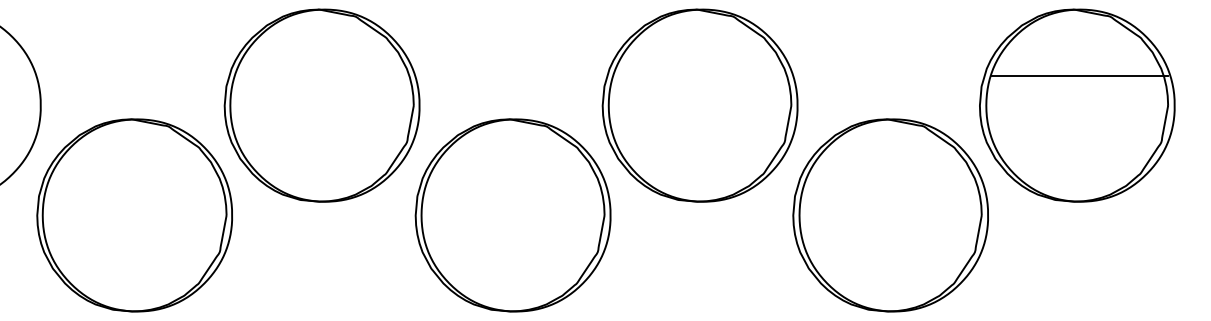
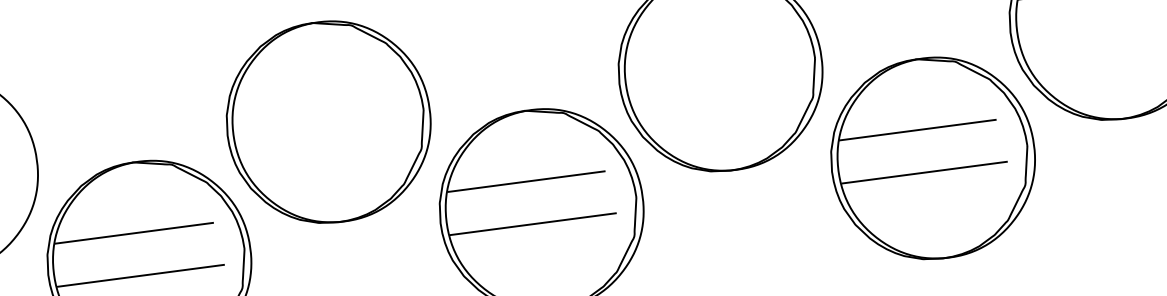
line: (123, 186) -> (133, 233), added
line: (501, 186) -> (525, 181), added
line: (879, 186) -> (917, 129), added
line: (124, 227) -> (140, 275), added
line: (503, 227) -> (533, 223), added
line: (880, 227) -> (924, 172), added

